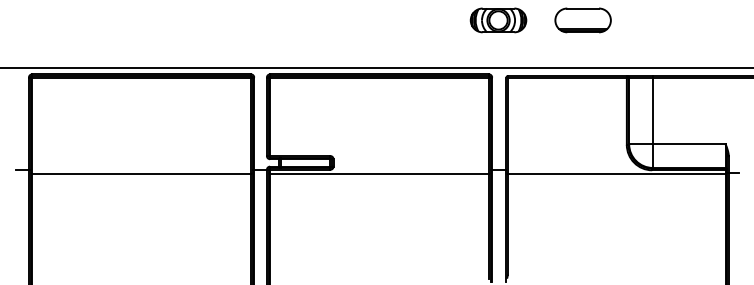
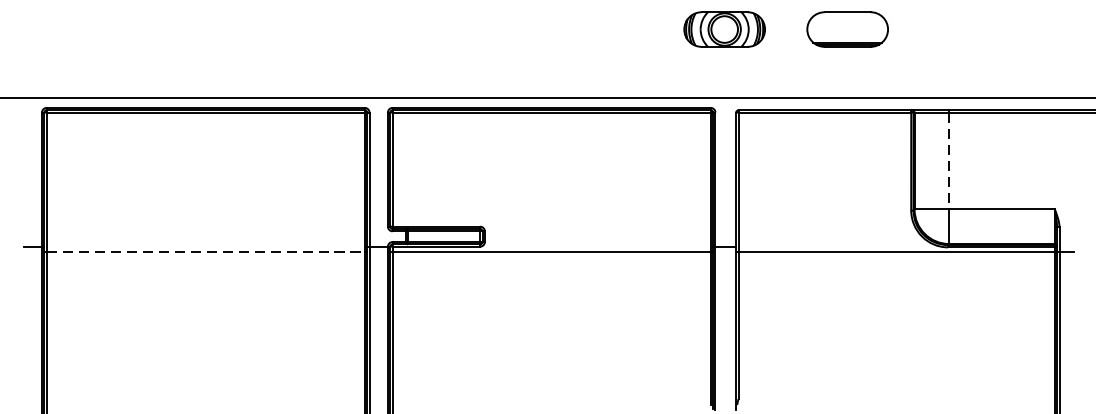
line: (652, 111) -> (948, 161), solid -> dashed
line: (142, 173) -> (207, 252), solid -> dashed

